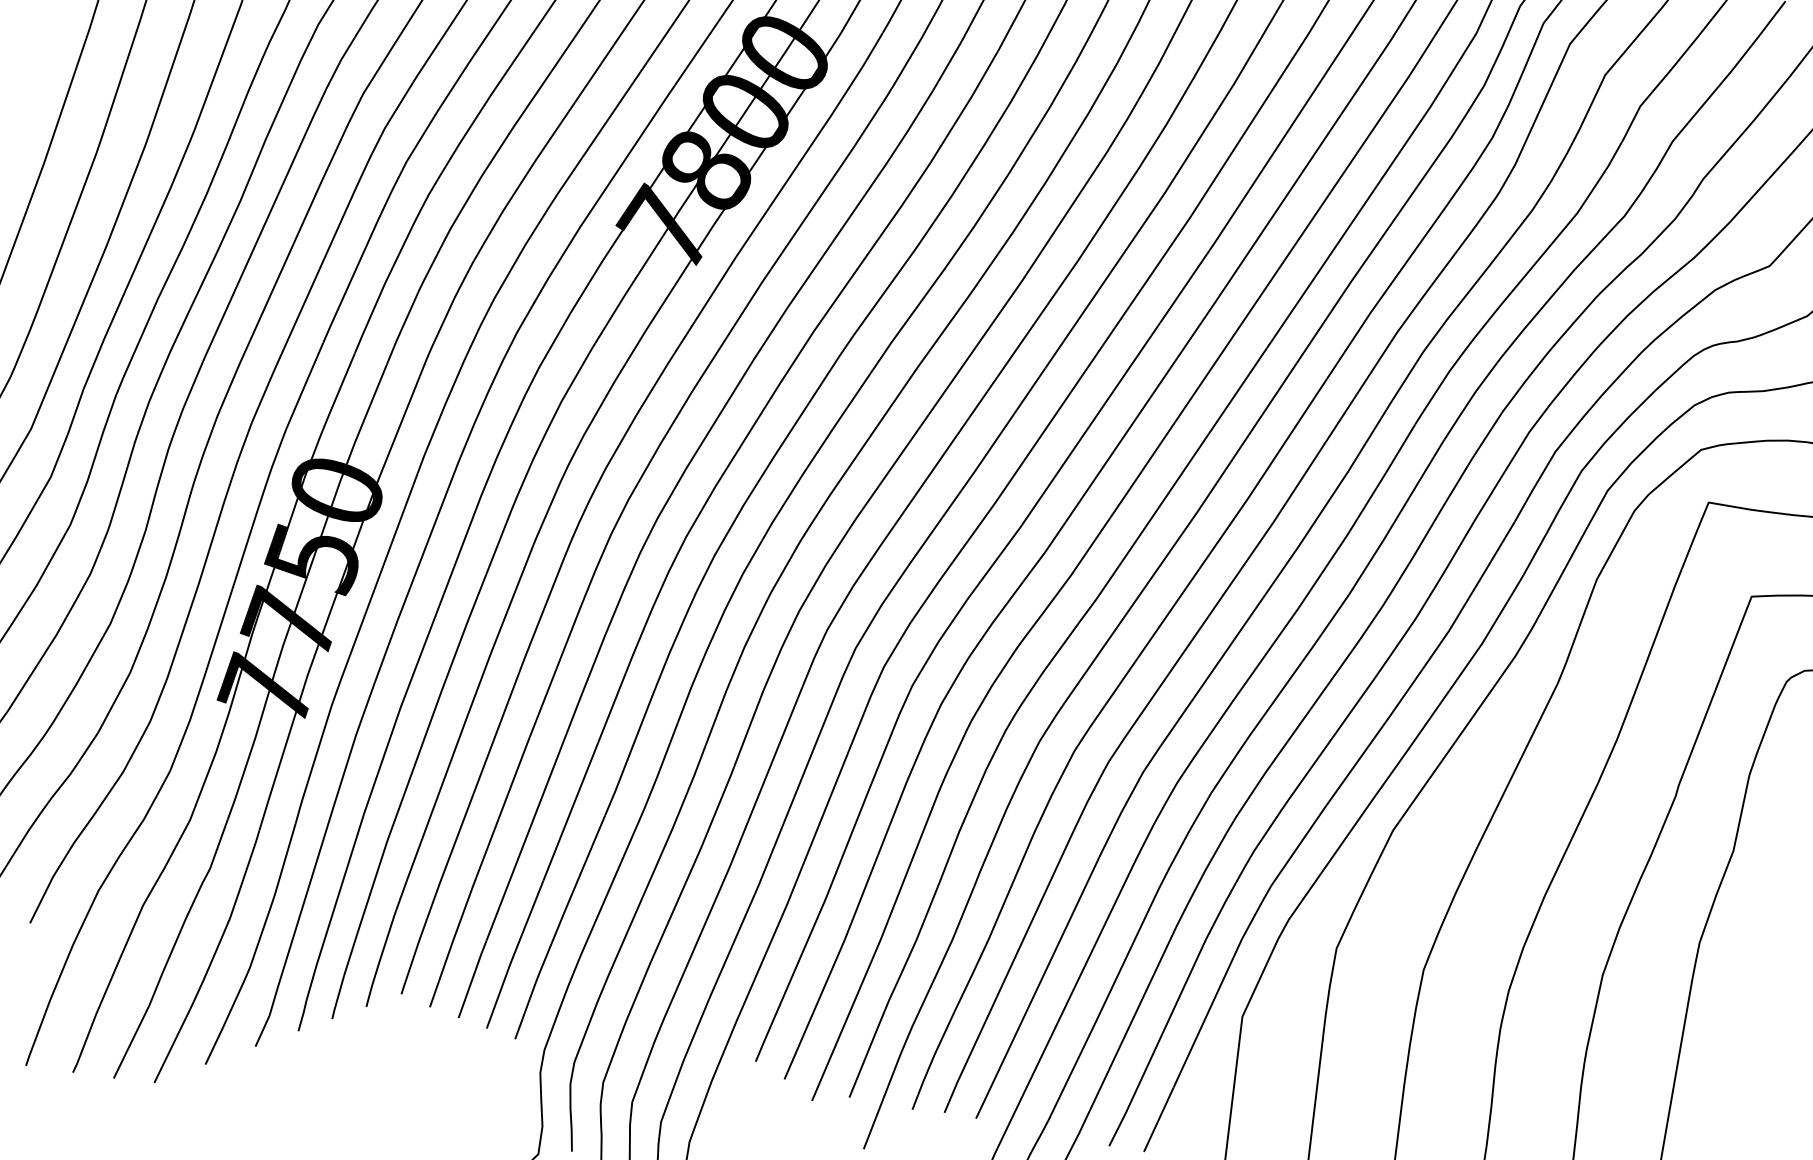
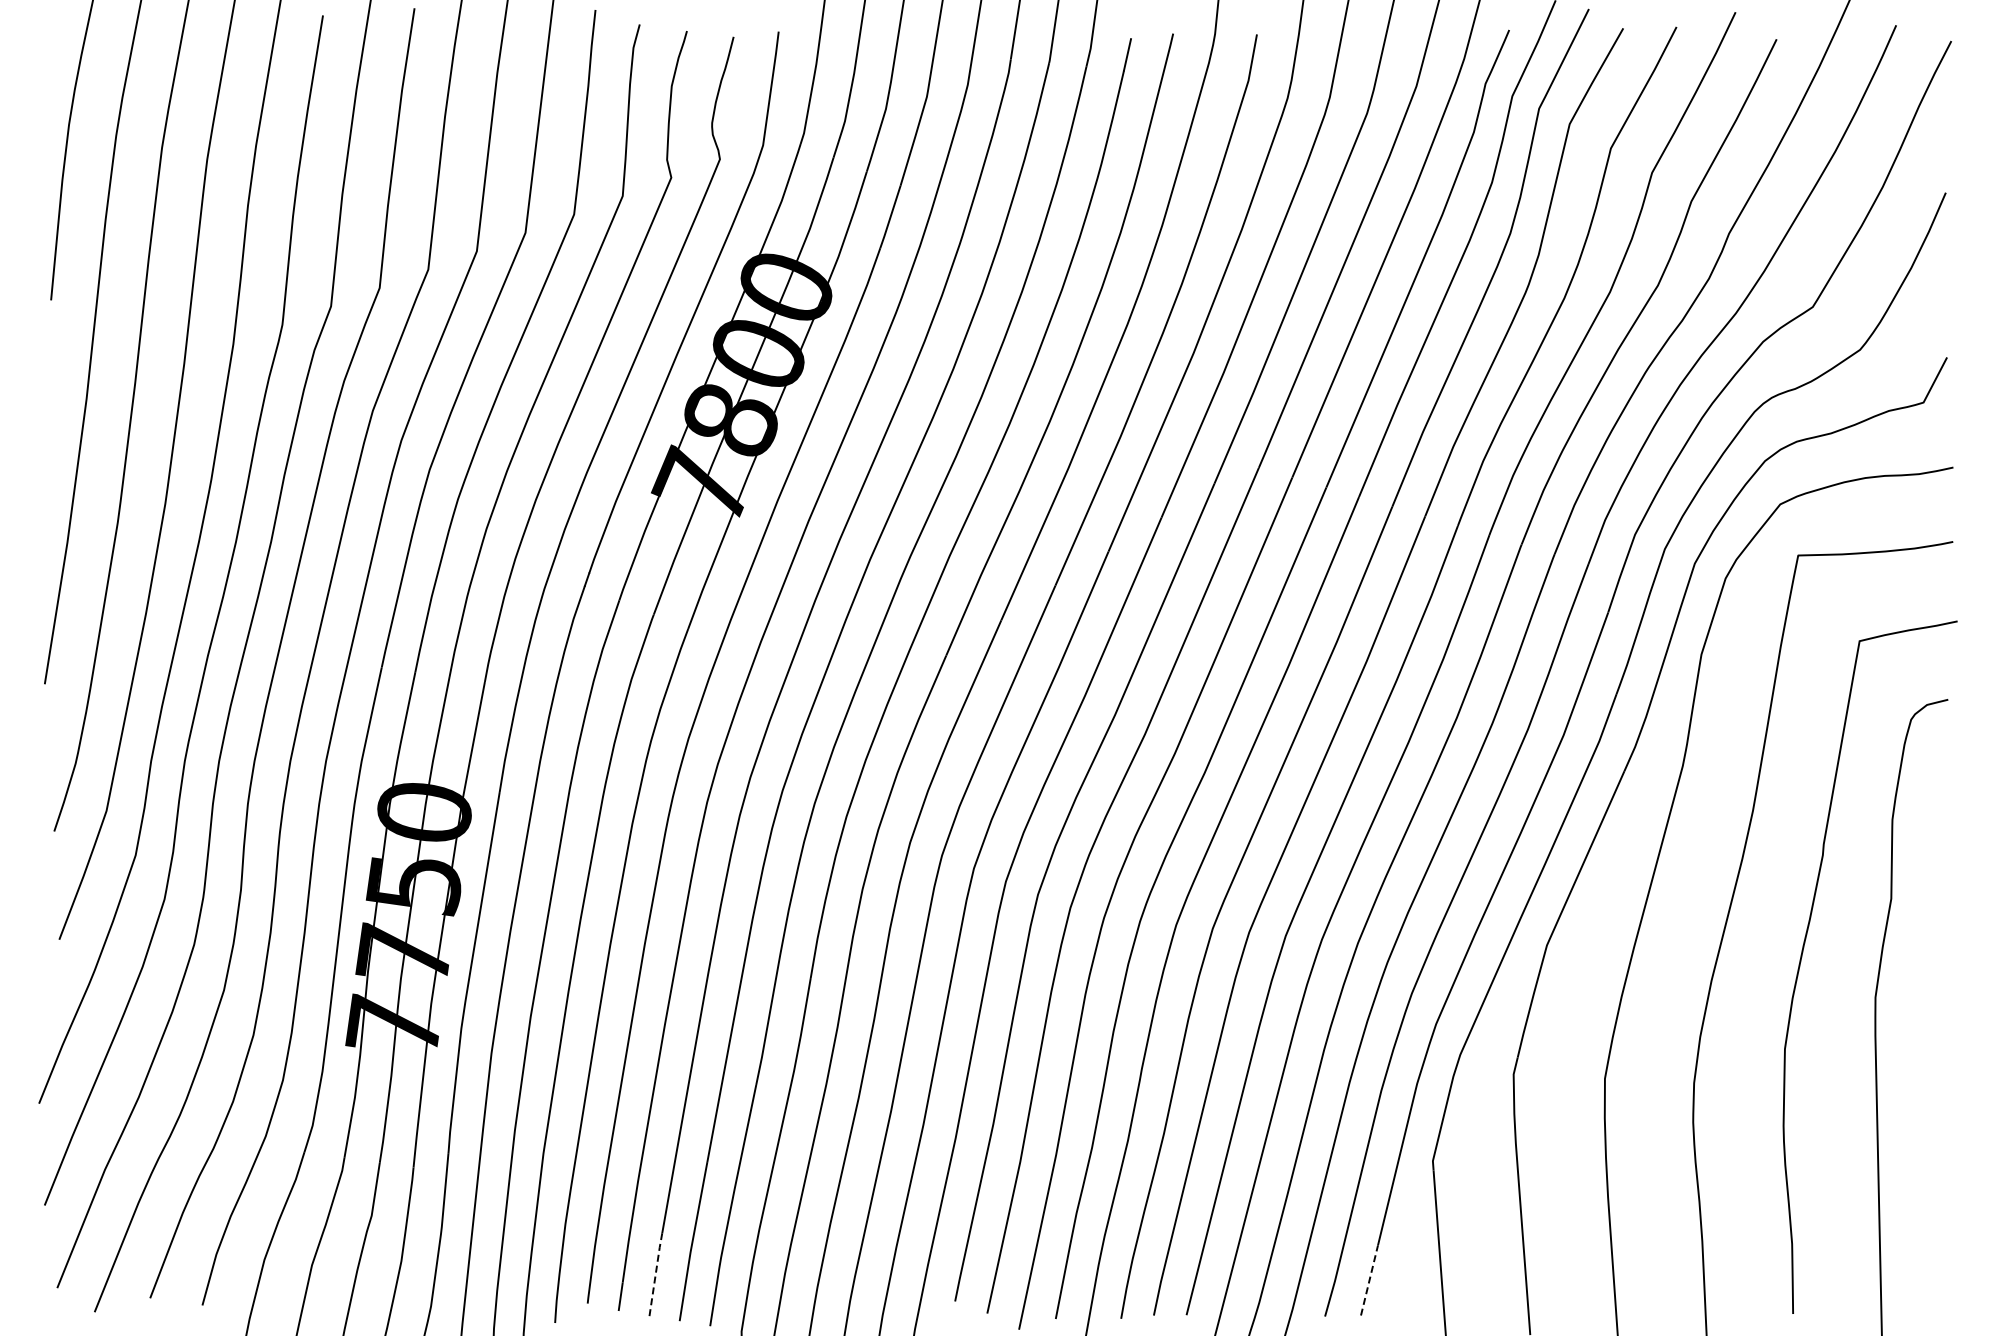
line: (472, 978) -> (655, 1273), solid -> dashed
line: (1158, 1119) -> (1369, 1280), solid -> dashed

